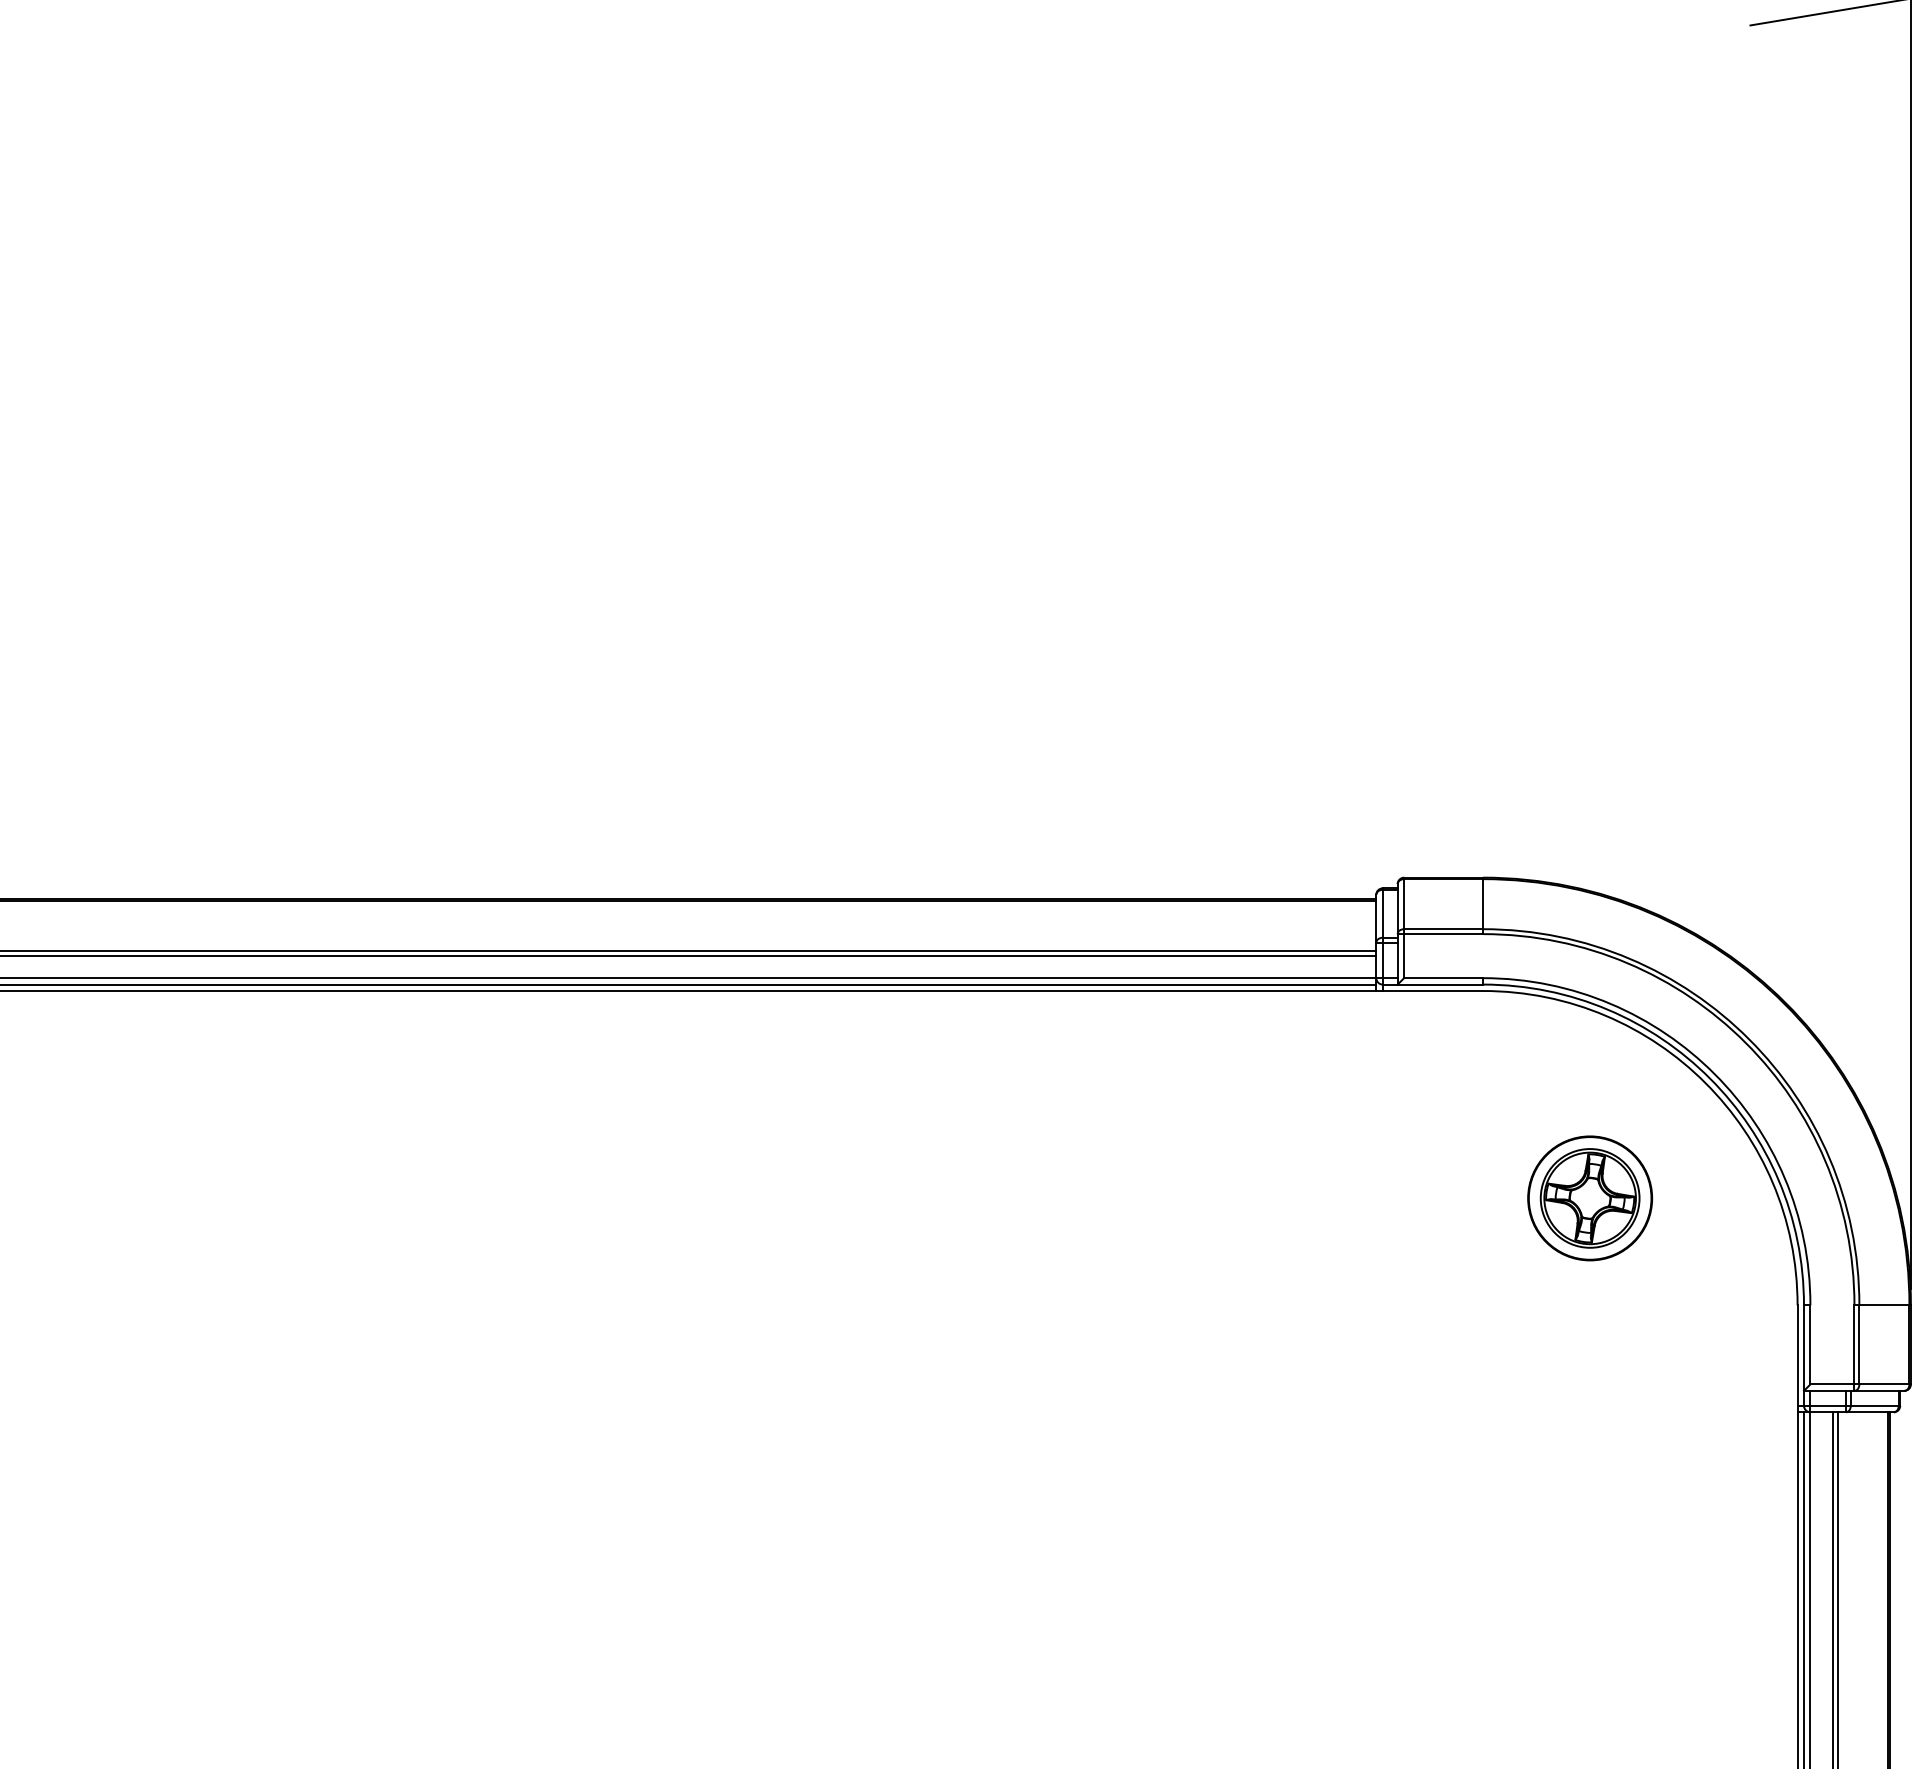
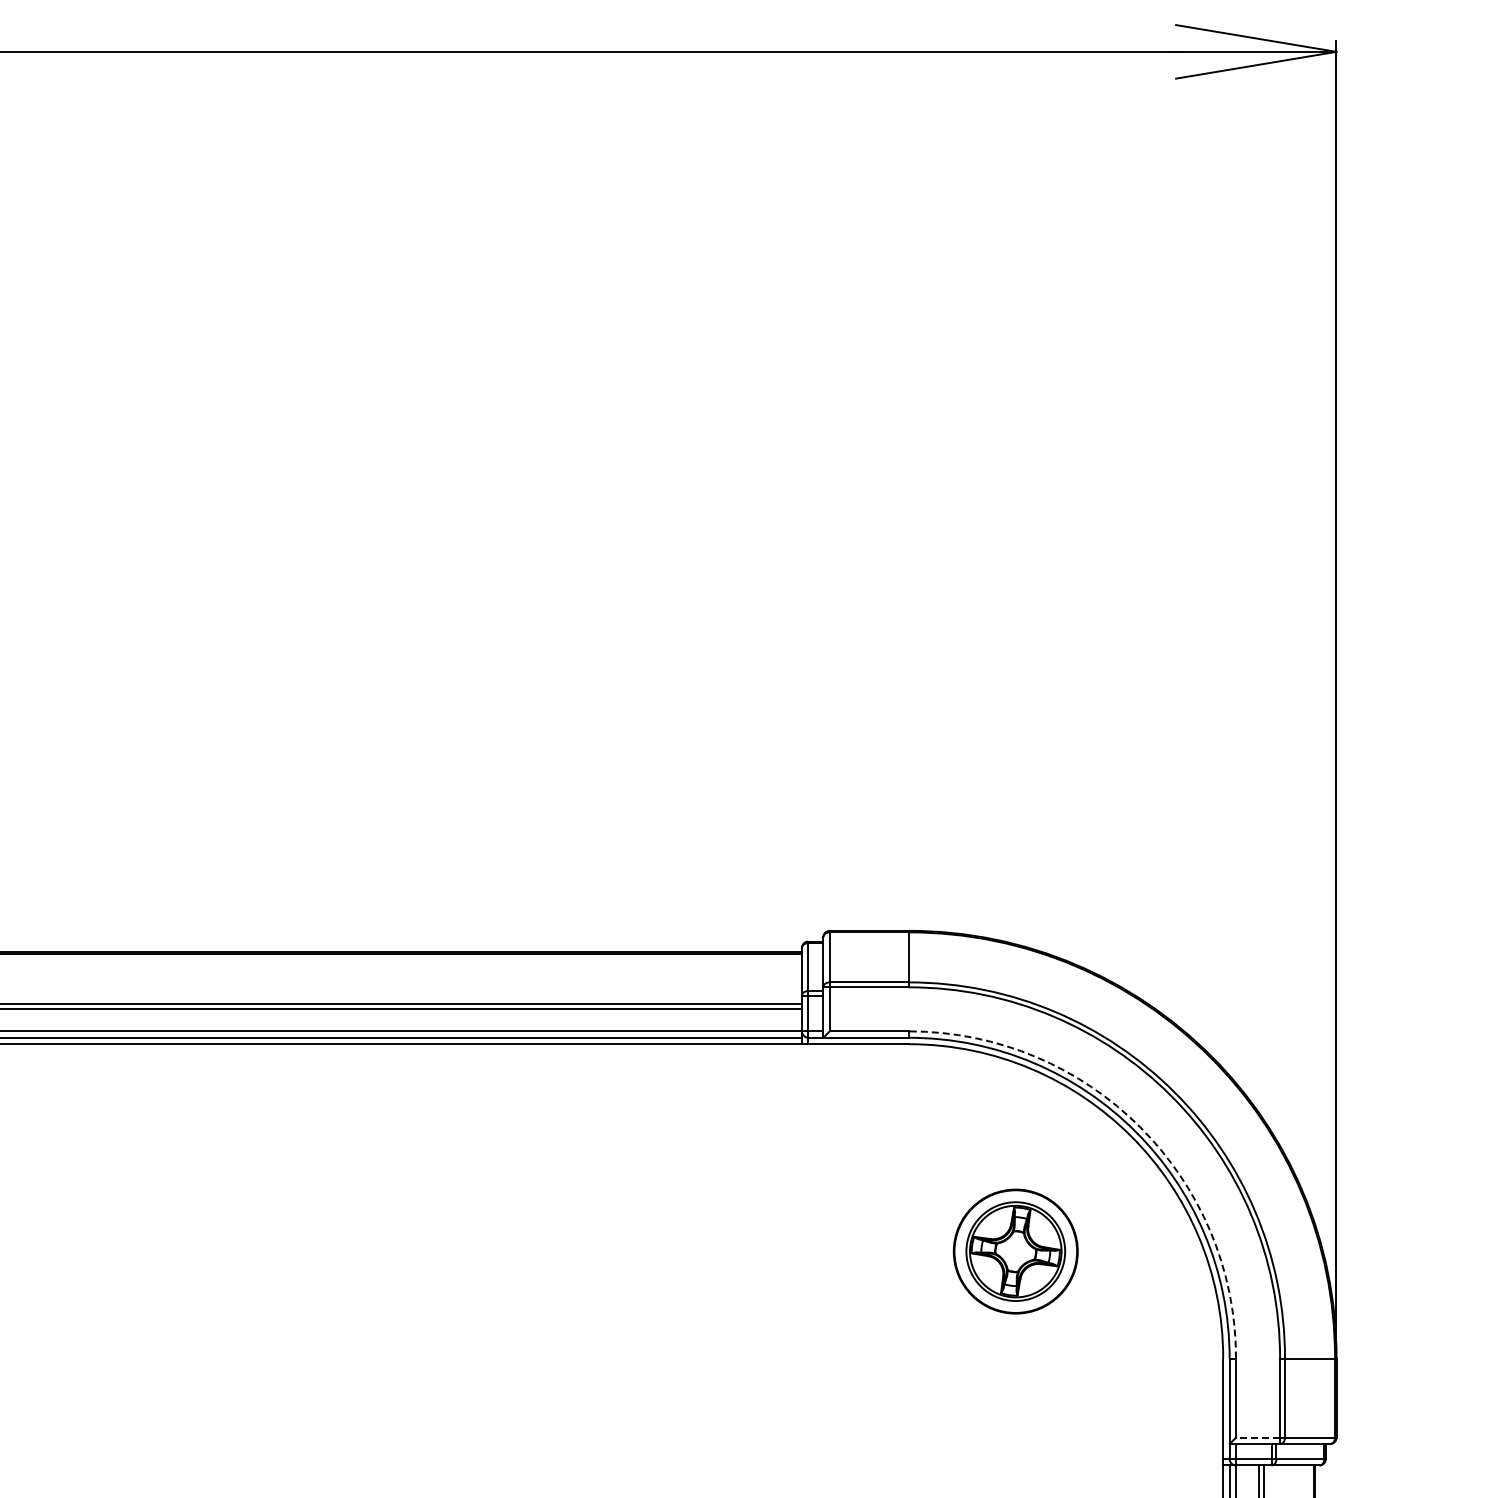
arc: (1714, 1073) -> (1140, 1126), solid -> dashed
line: (1831, 1384) -> (1257, 1437), solid -> dashed

